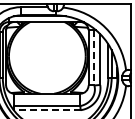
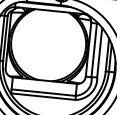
line: (94, 57) -> (94, 50), dashed -> solid
line: (47, 110) -> (43, 96), dashed -> solid

